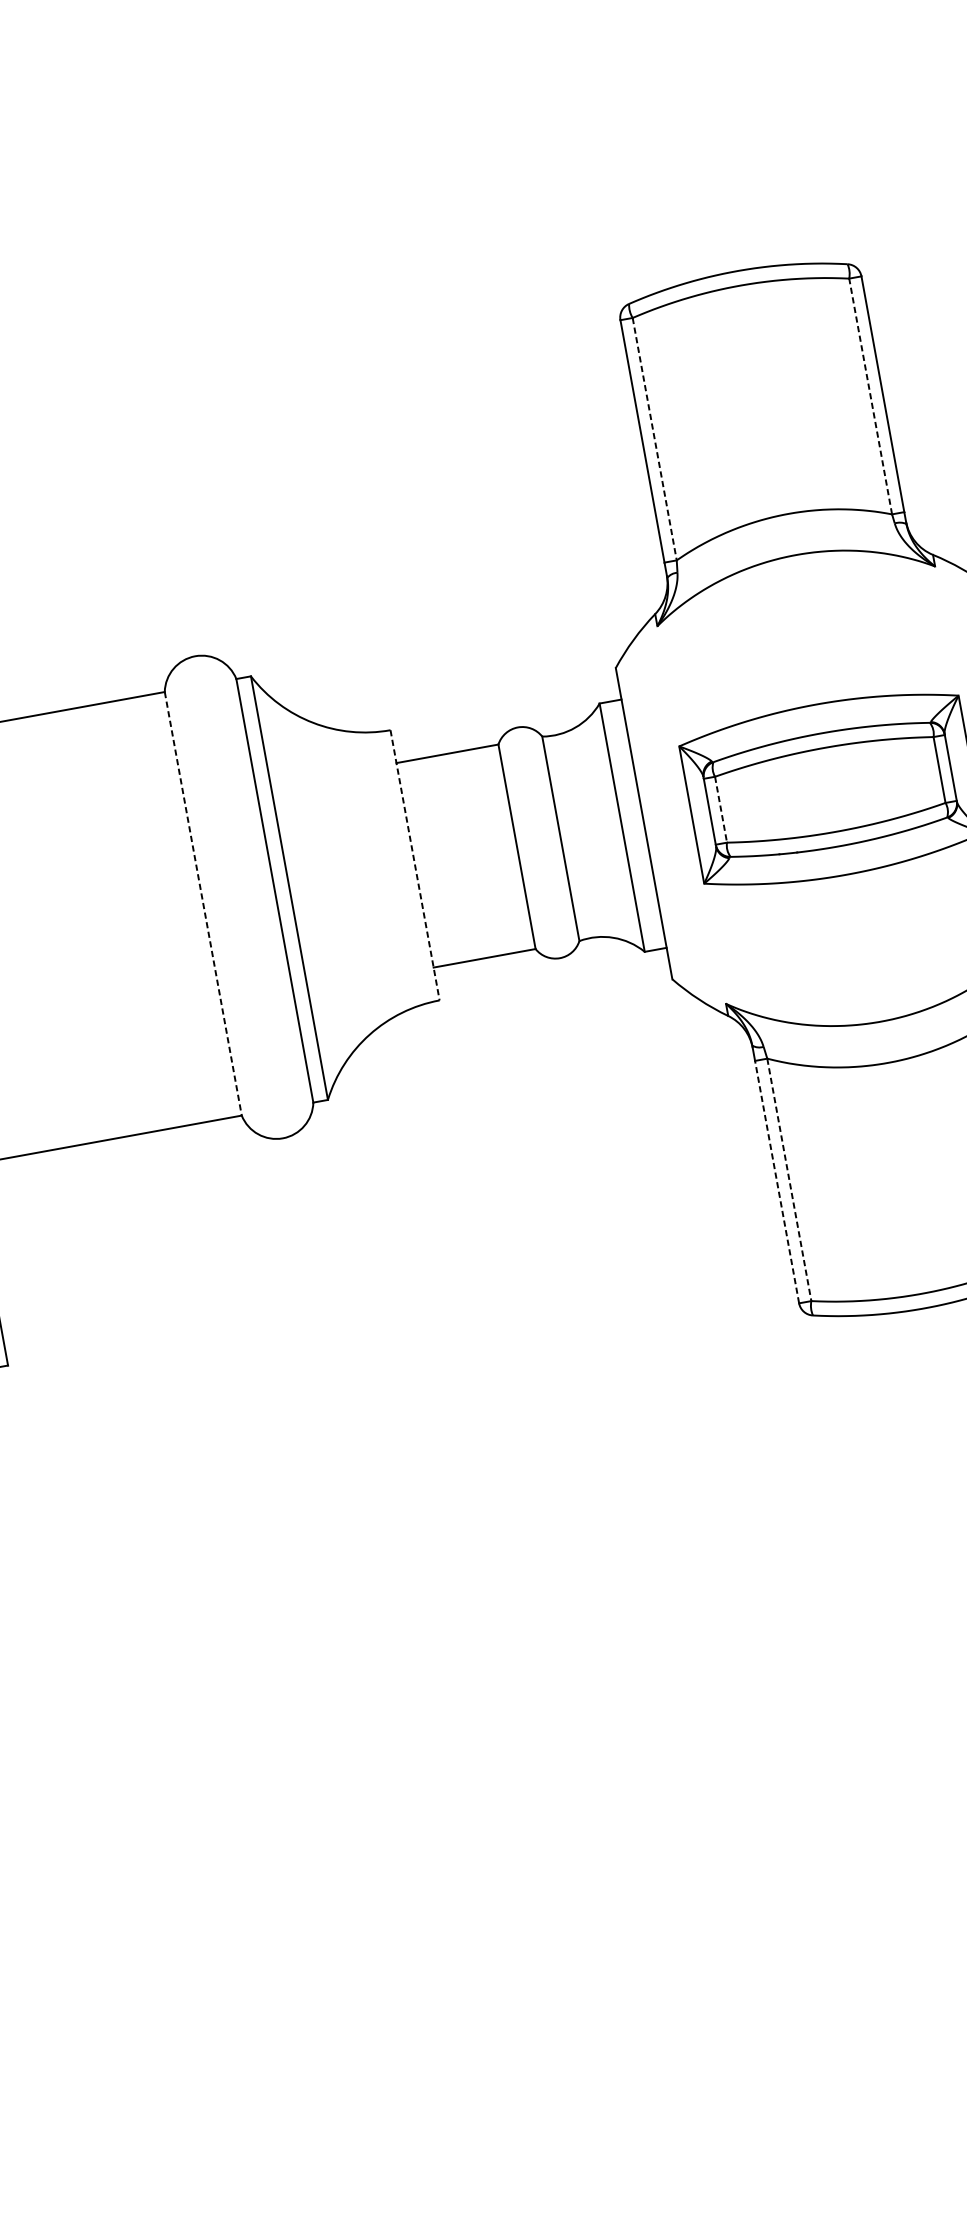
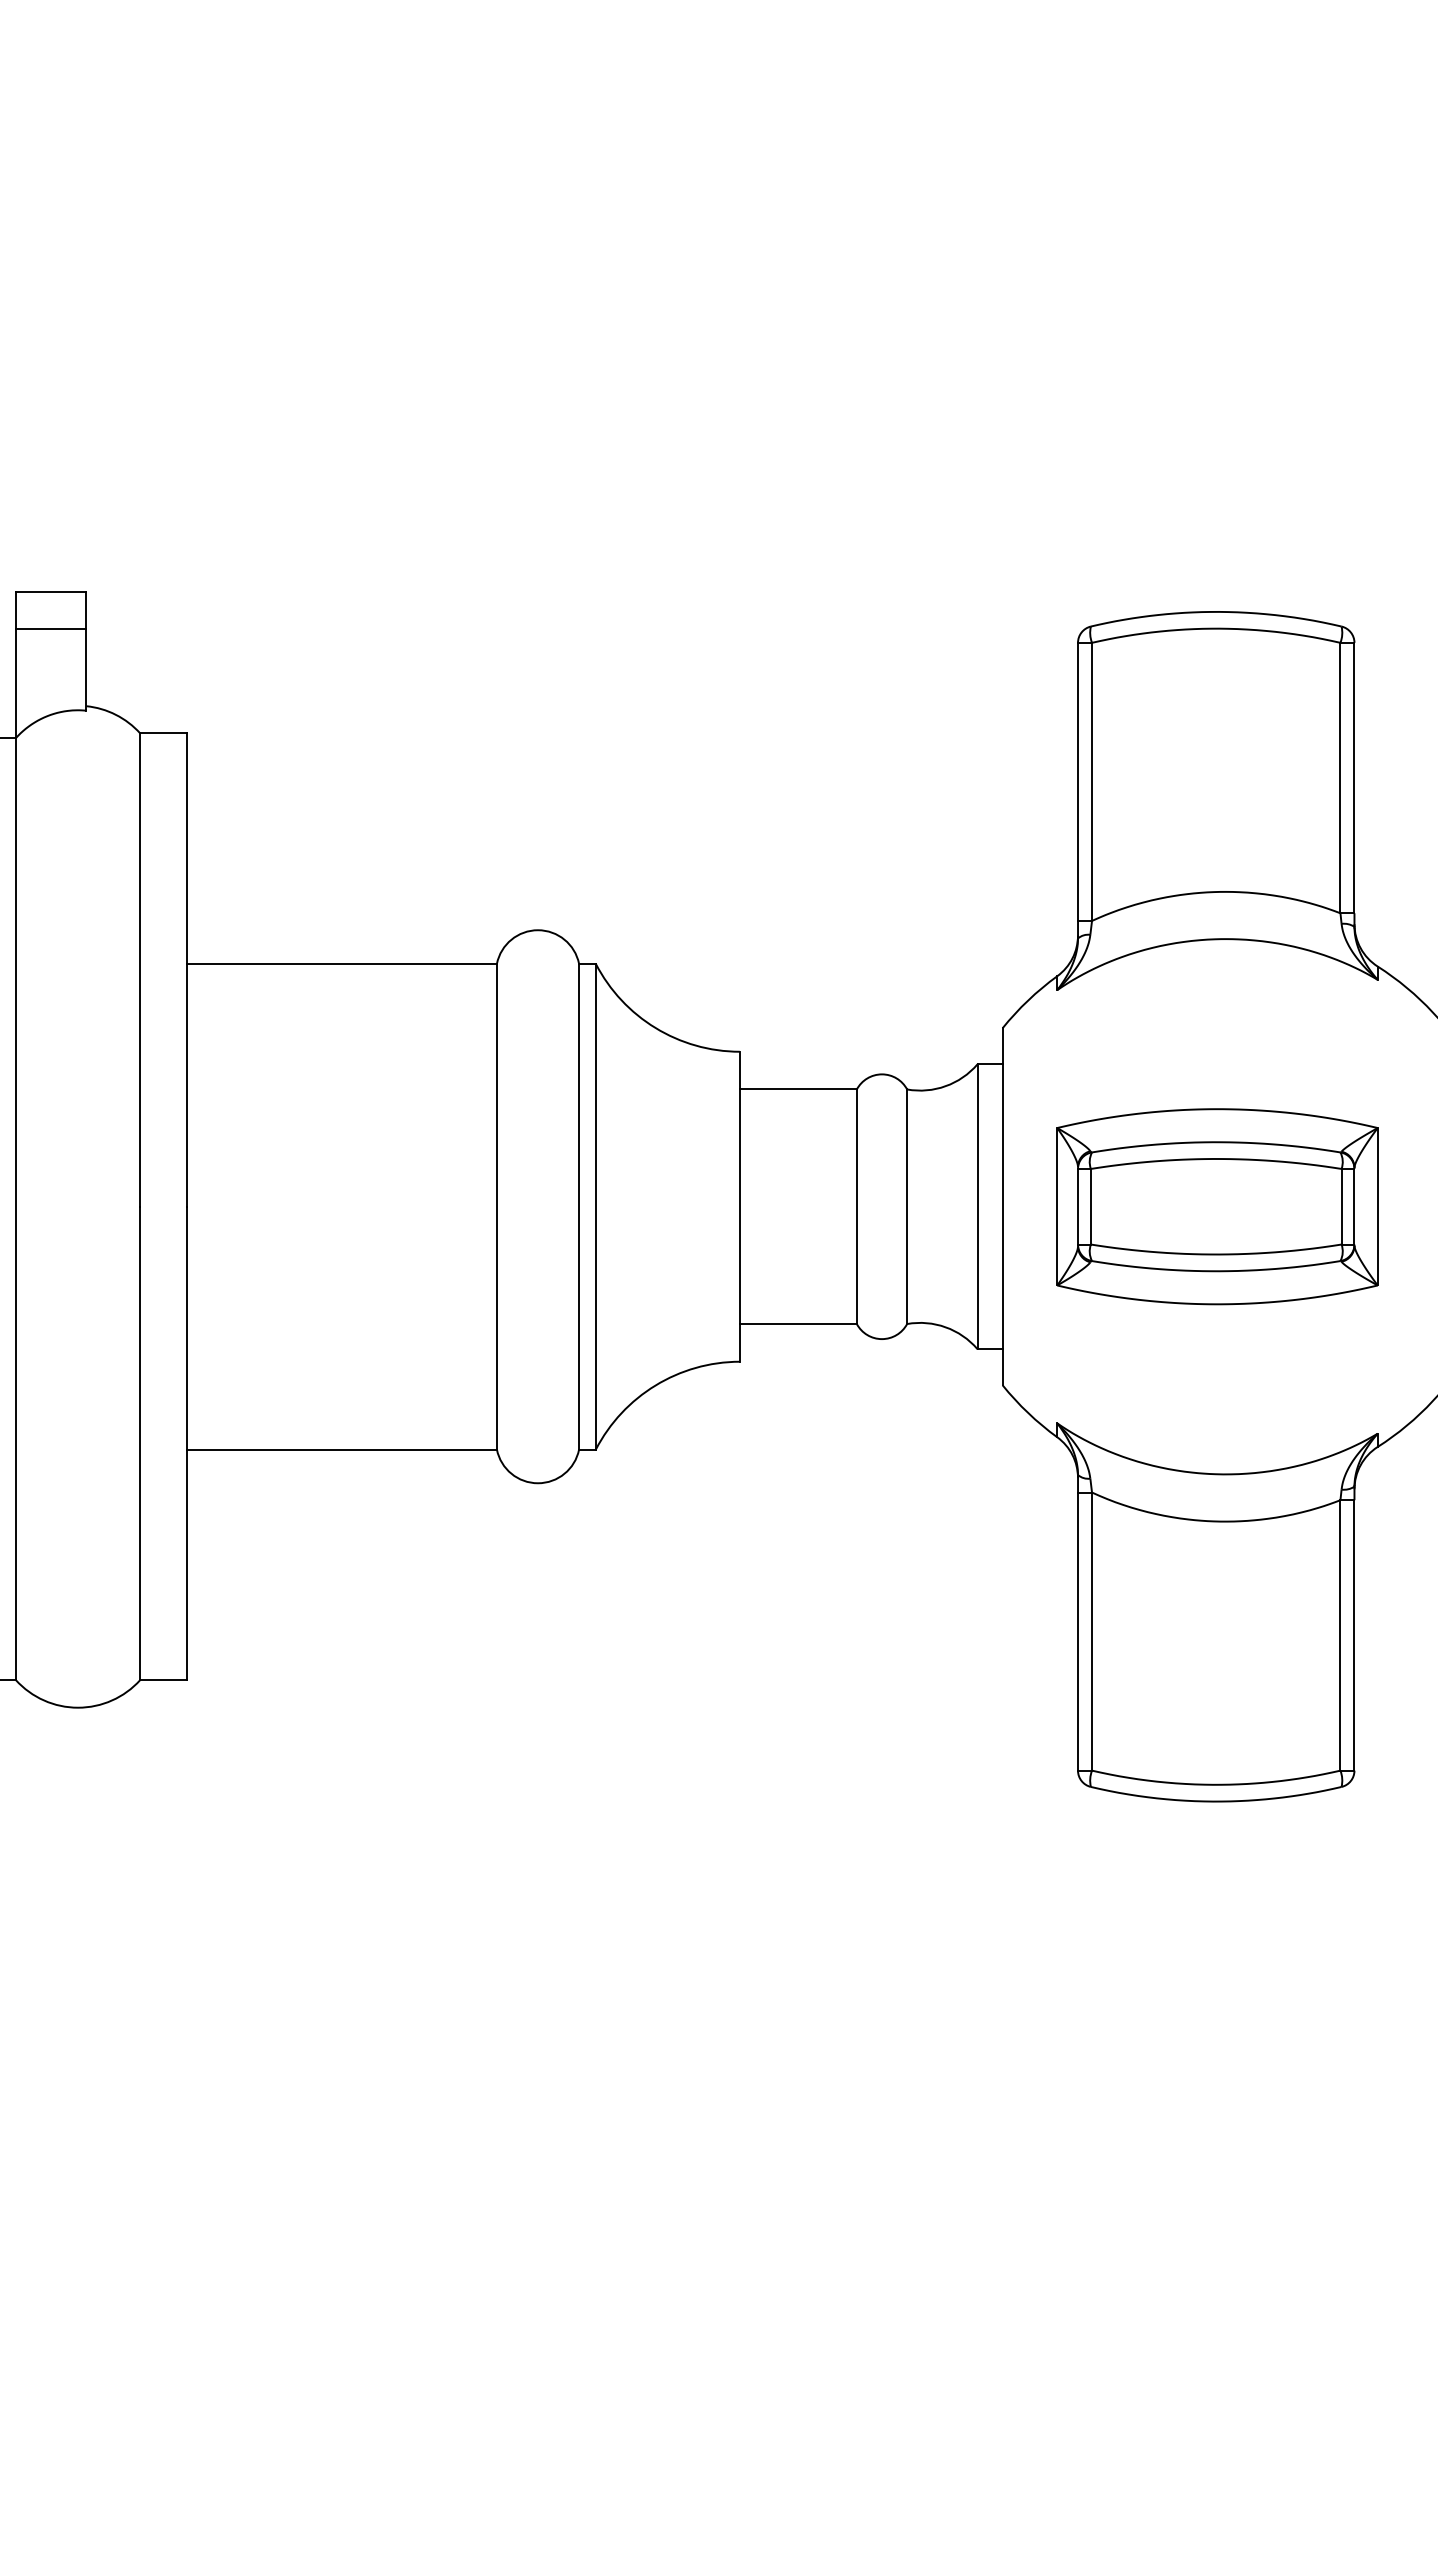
line: (870, 395) -> (1340, 777), dashed -> solid
line: (655, 439) -> (1092, 782), dashed -> solid
line: (720, 809) -> (1090, 1206), dashed -> solid
line: (414, 865) -> (739, 1206), dashed -> solid
line: (202, 903) -> (496, 1206), dashed -> solid
line: (789, 1180) -> (1092, 1632), dashed -> solid
line: (777, 1181) -> (1078, 1631), dashed -> solid

